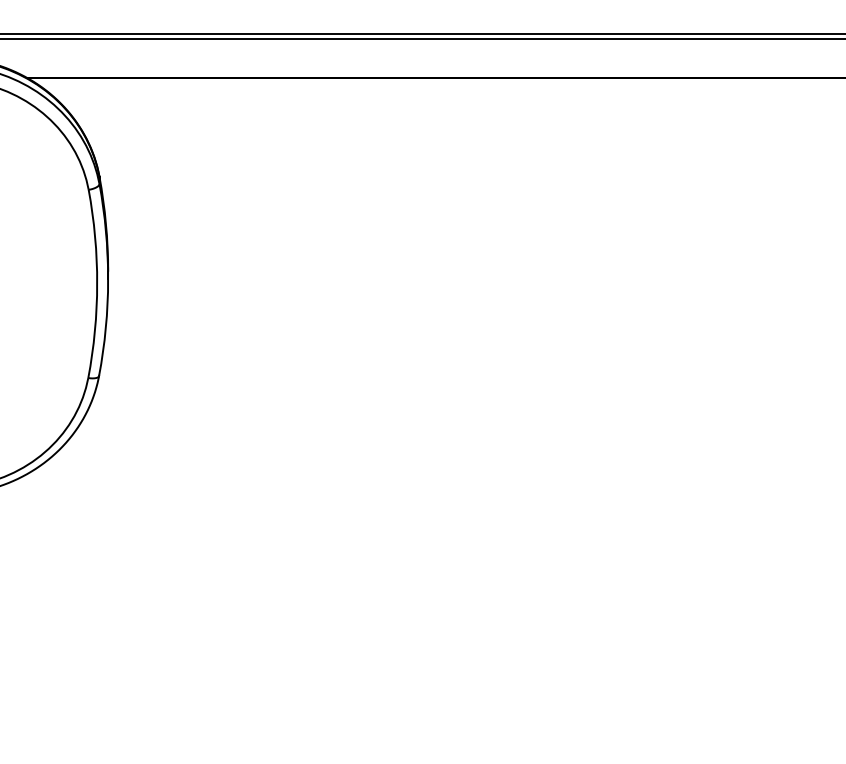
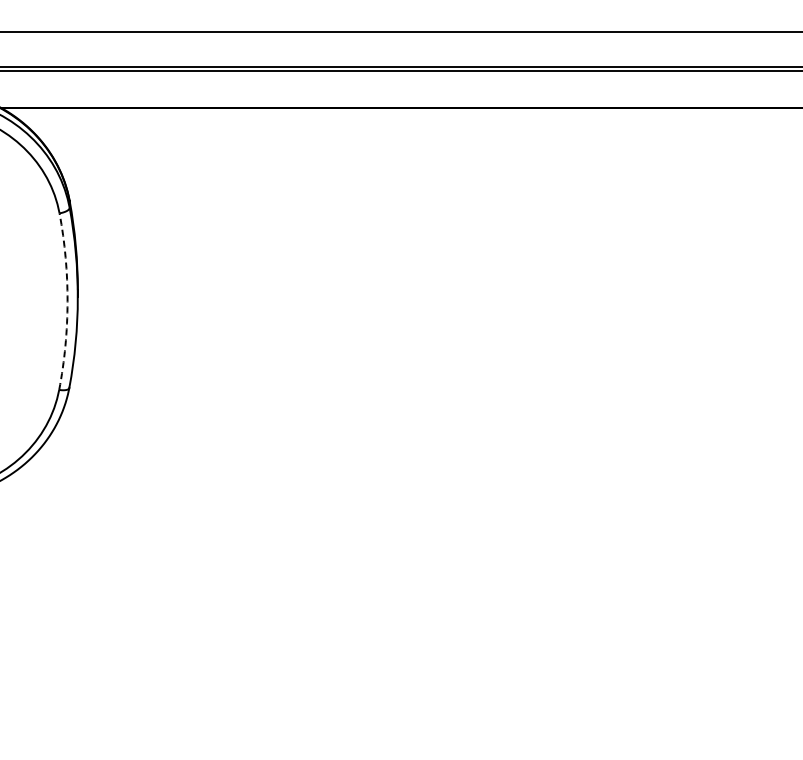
arc: (97, 283) -> (67, 301), solid -> dashed

